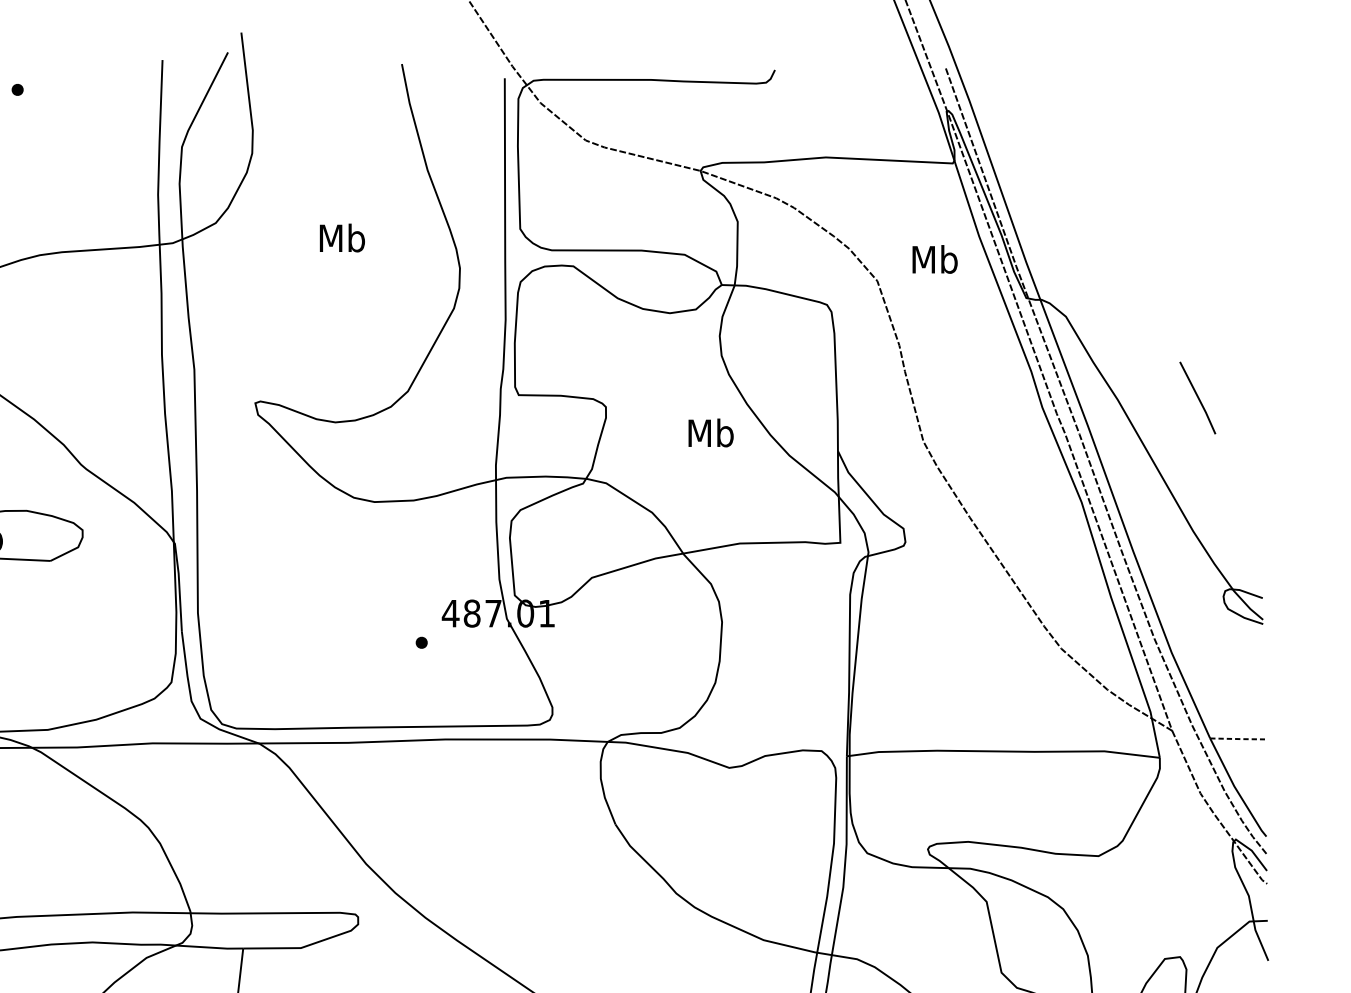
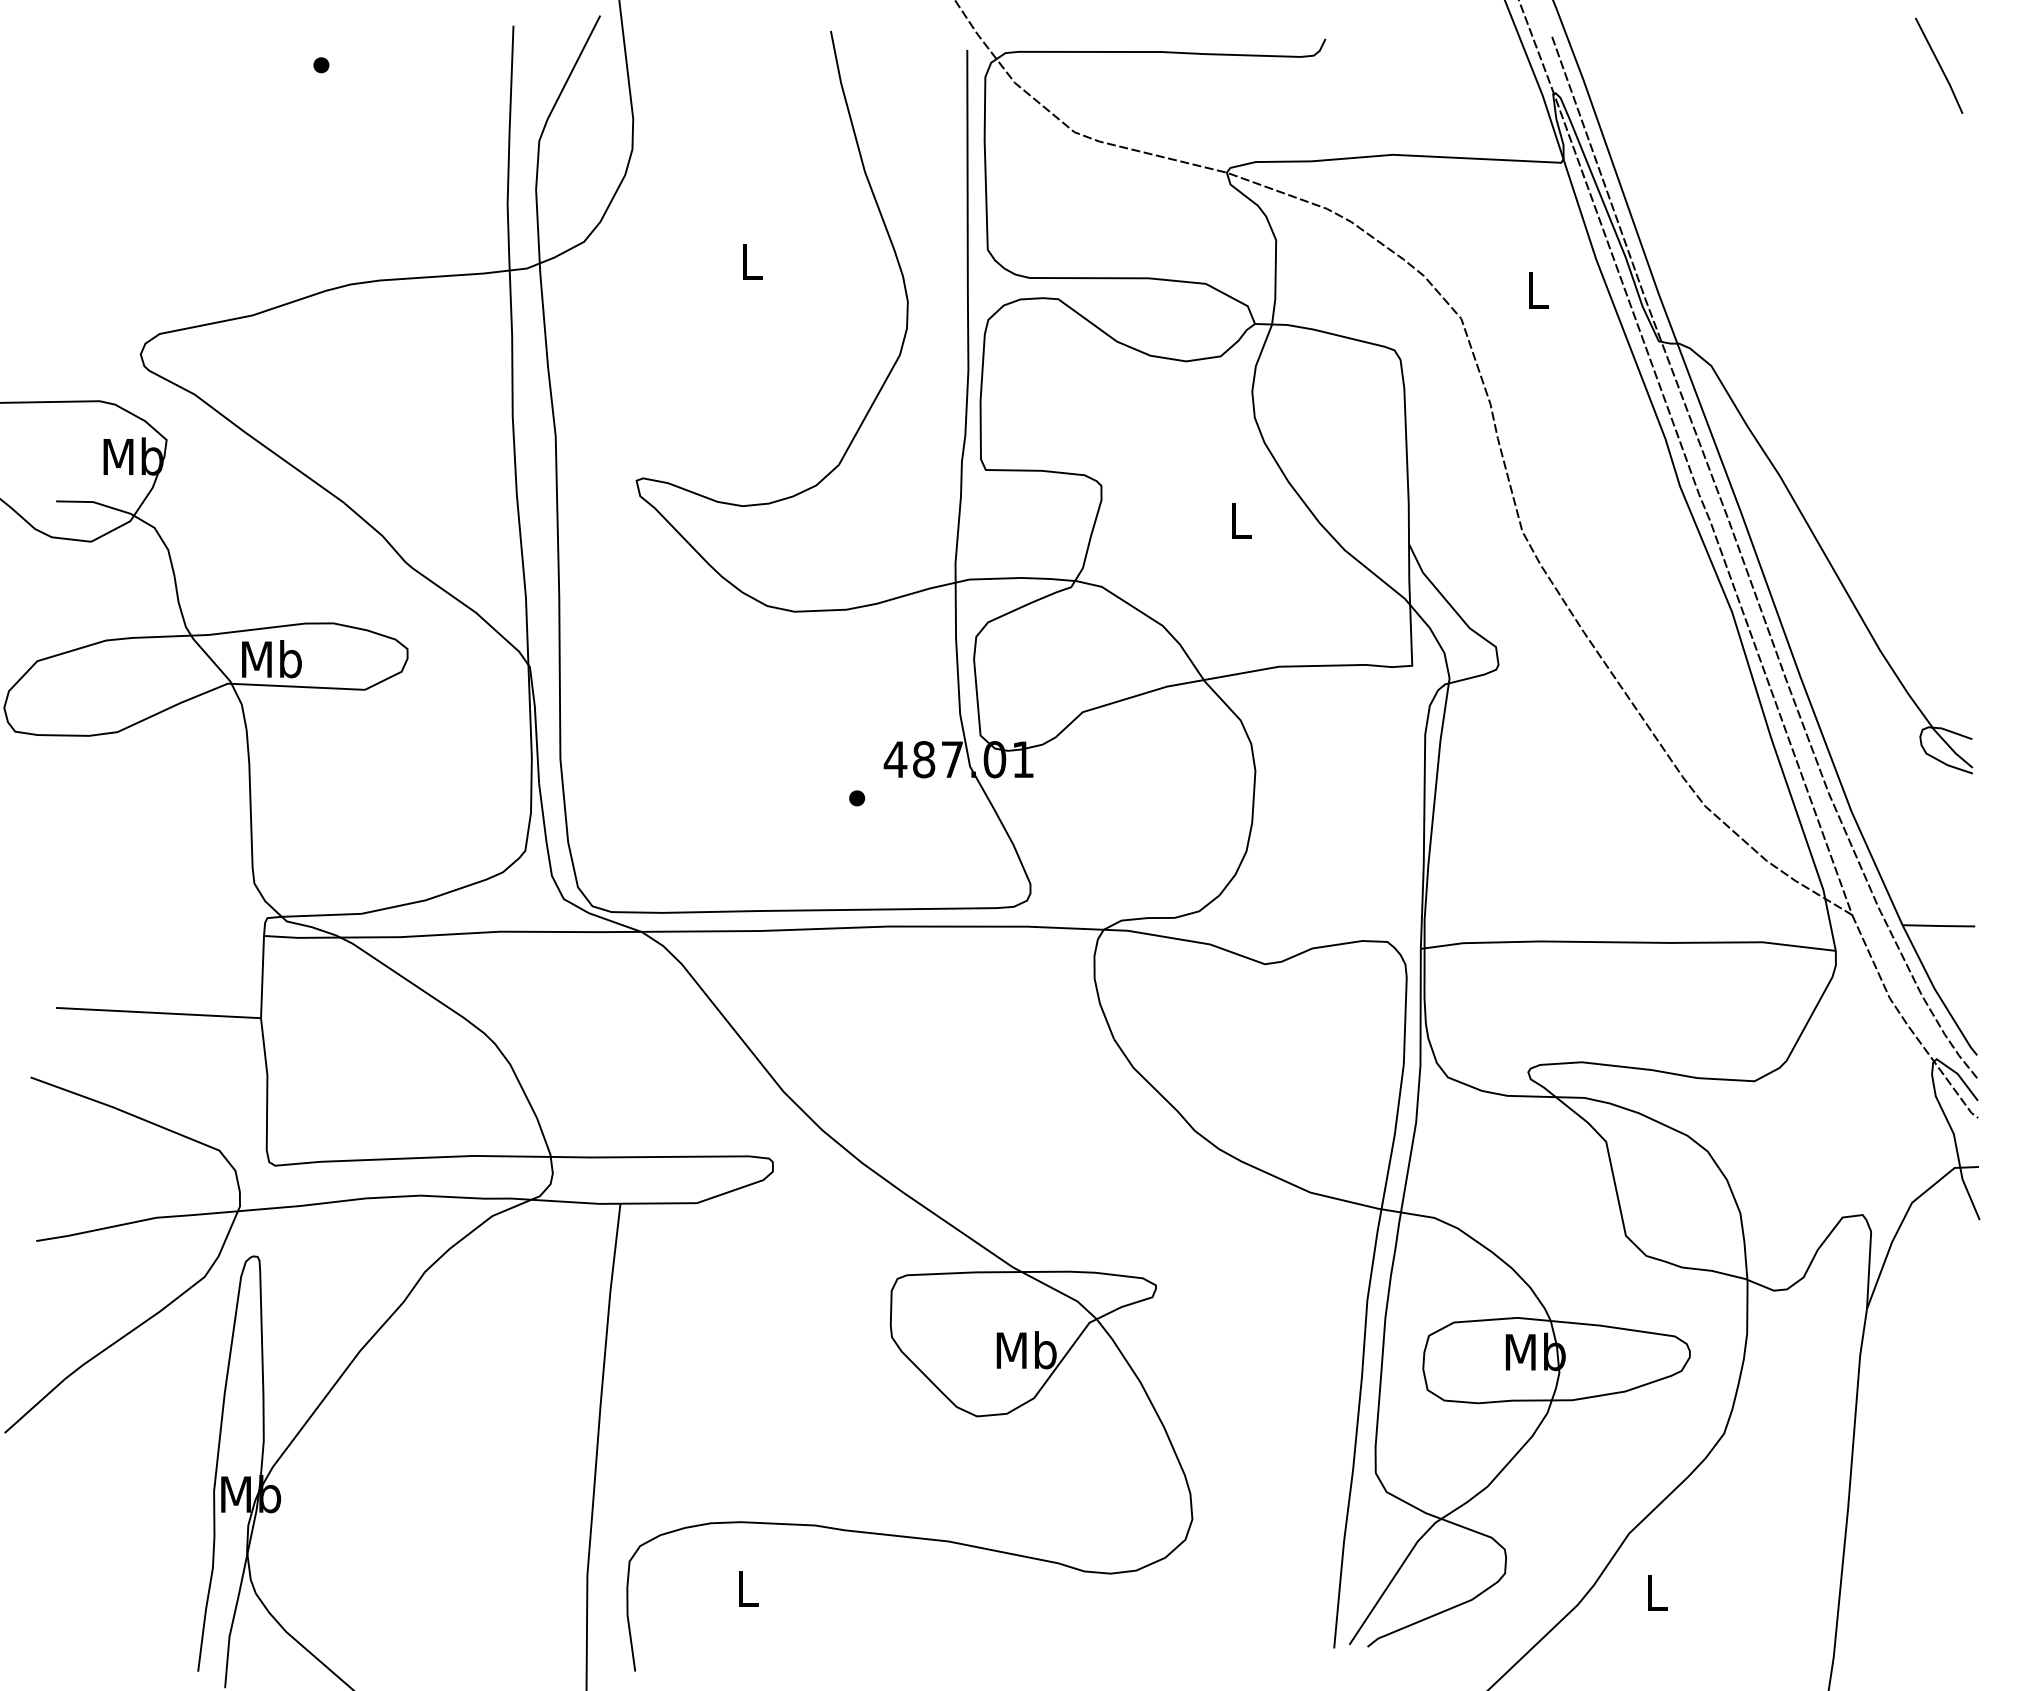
text: (342, 237) -> (751, 261), Mb -> L
text: (934, 259) -> (1537, 290), Mb -> L
line: (1198, 397) -> (1939, 65), moved
text: (710, 433) -> (1240, 520), Mb -> L
line: (1238, 739) -> (1940, 926), dashed -> solid

